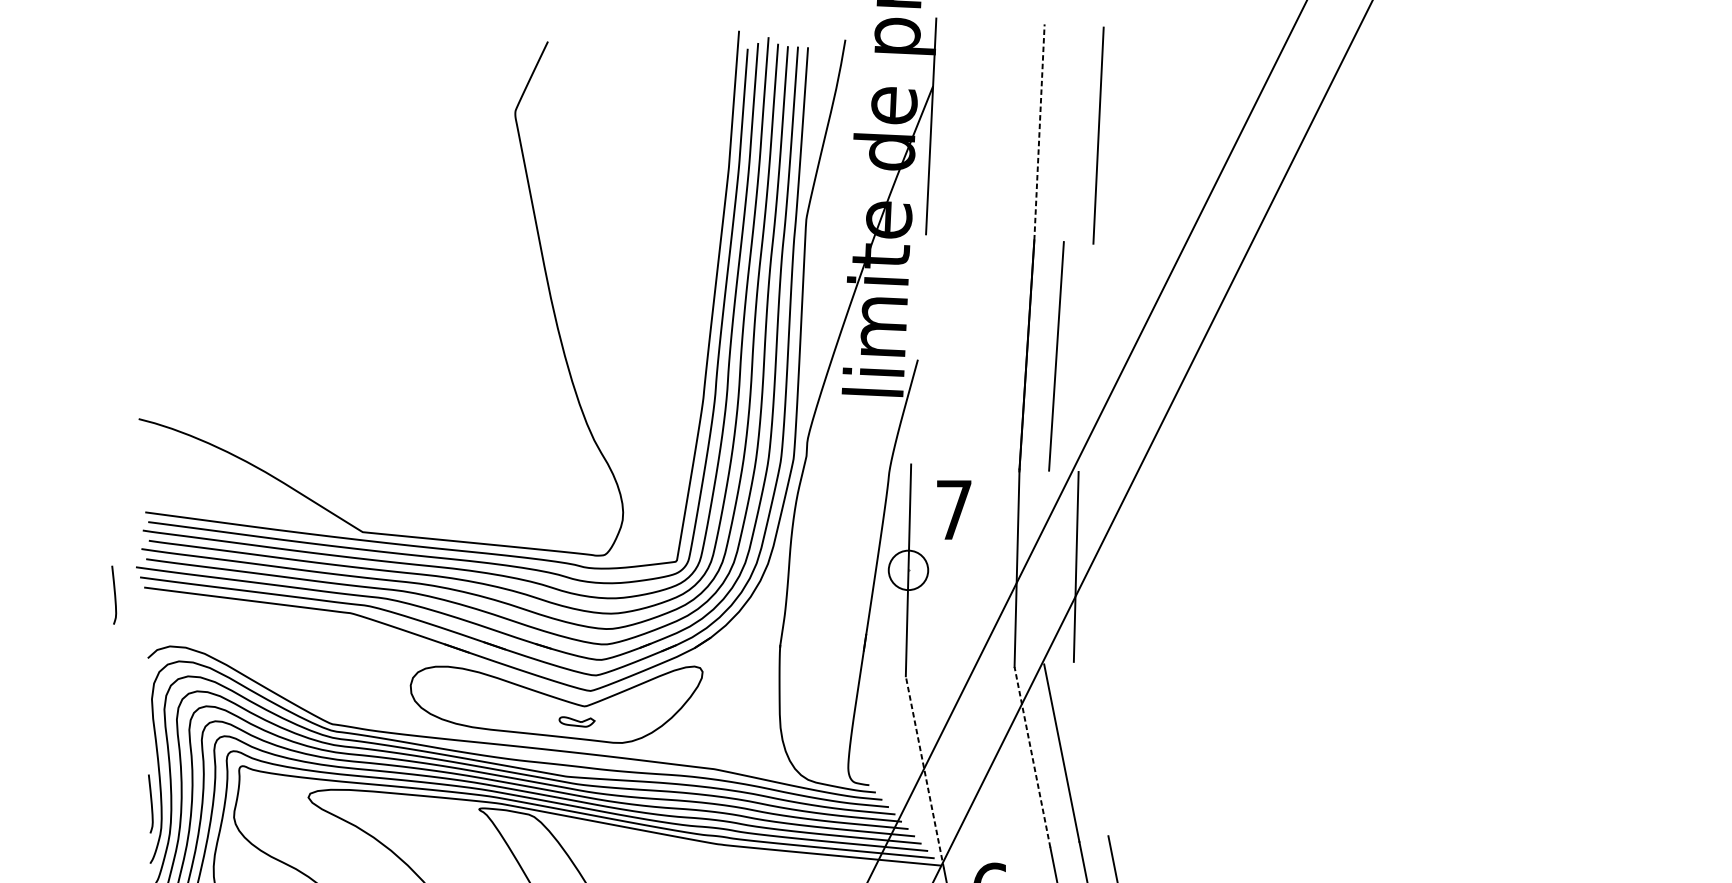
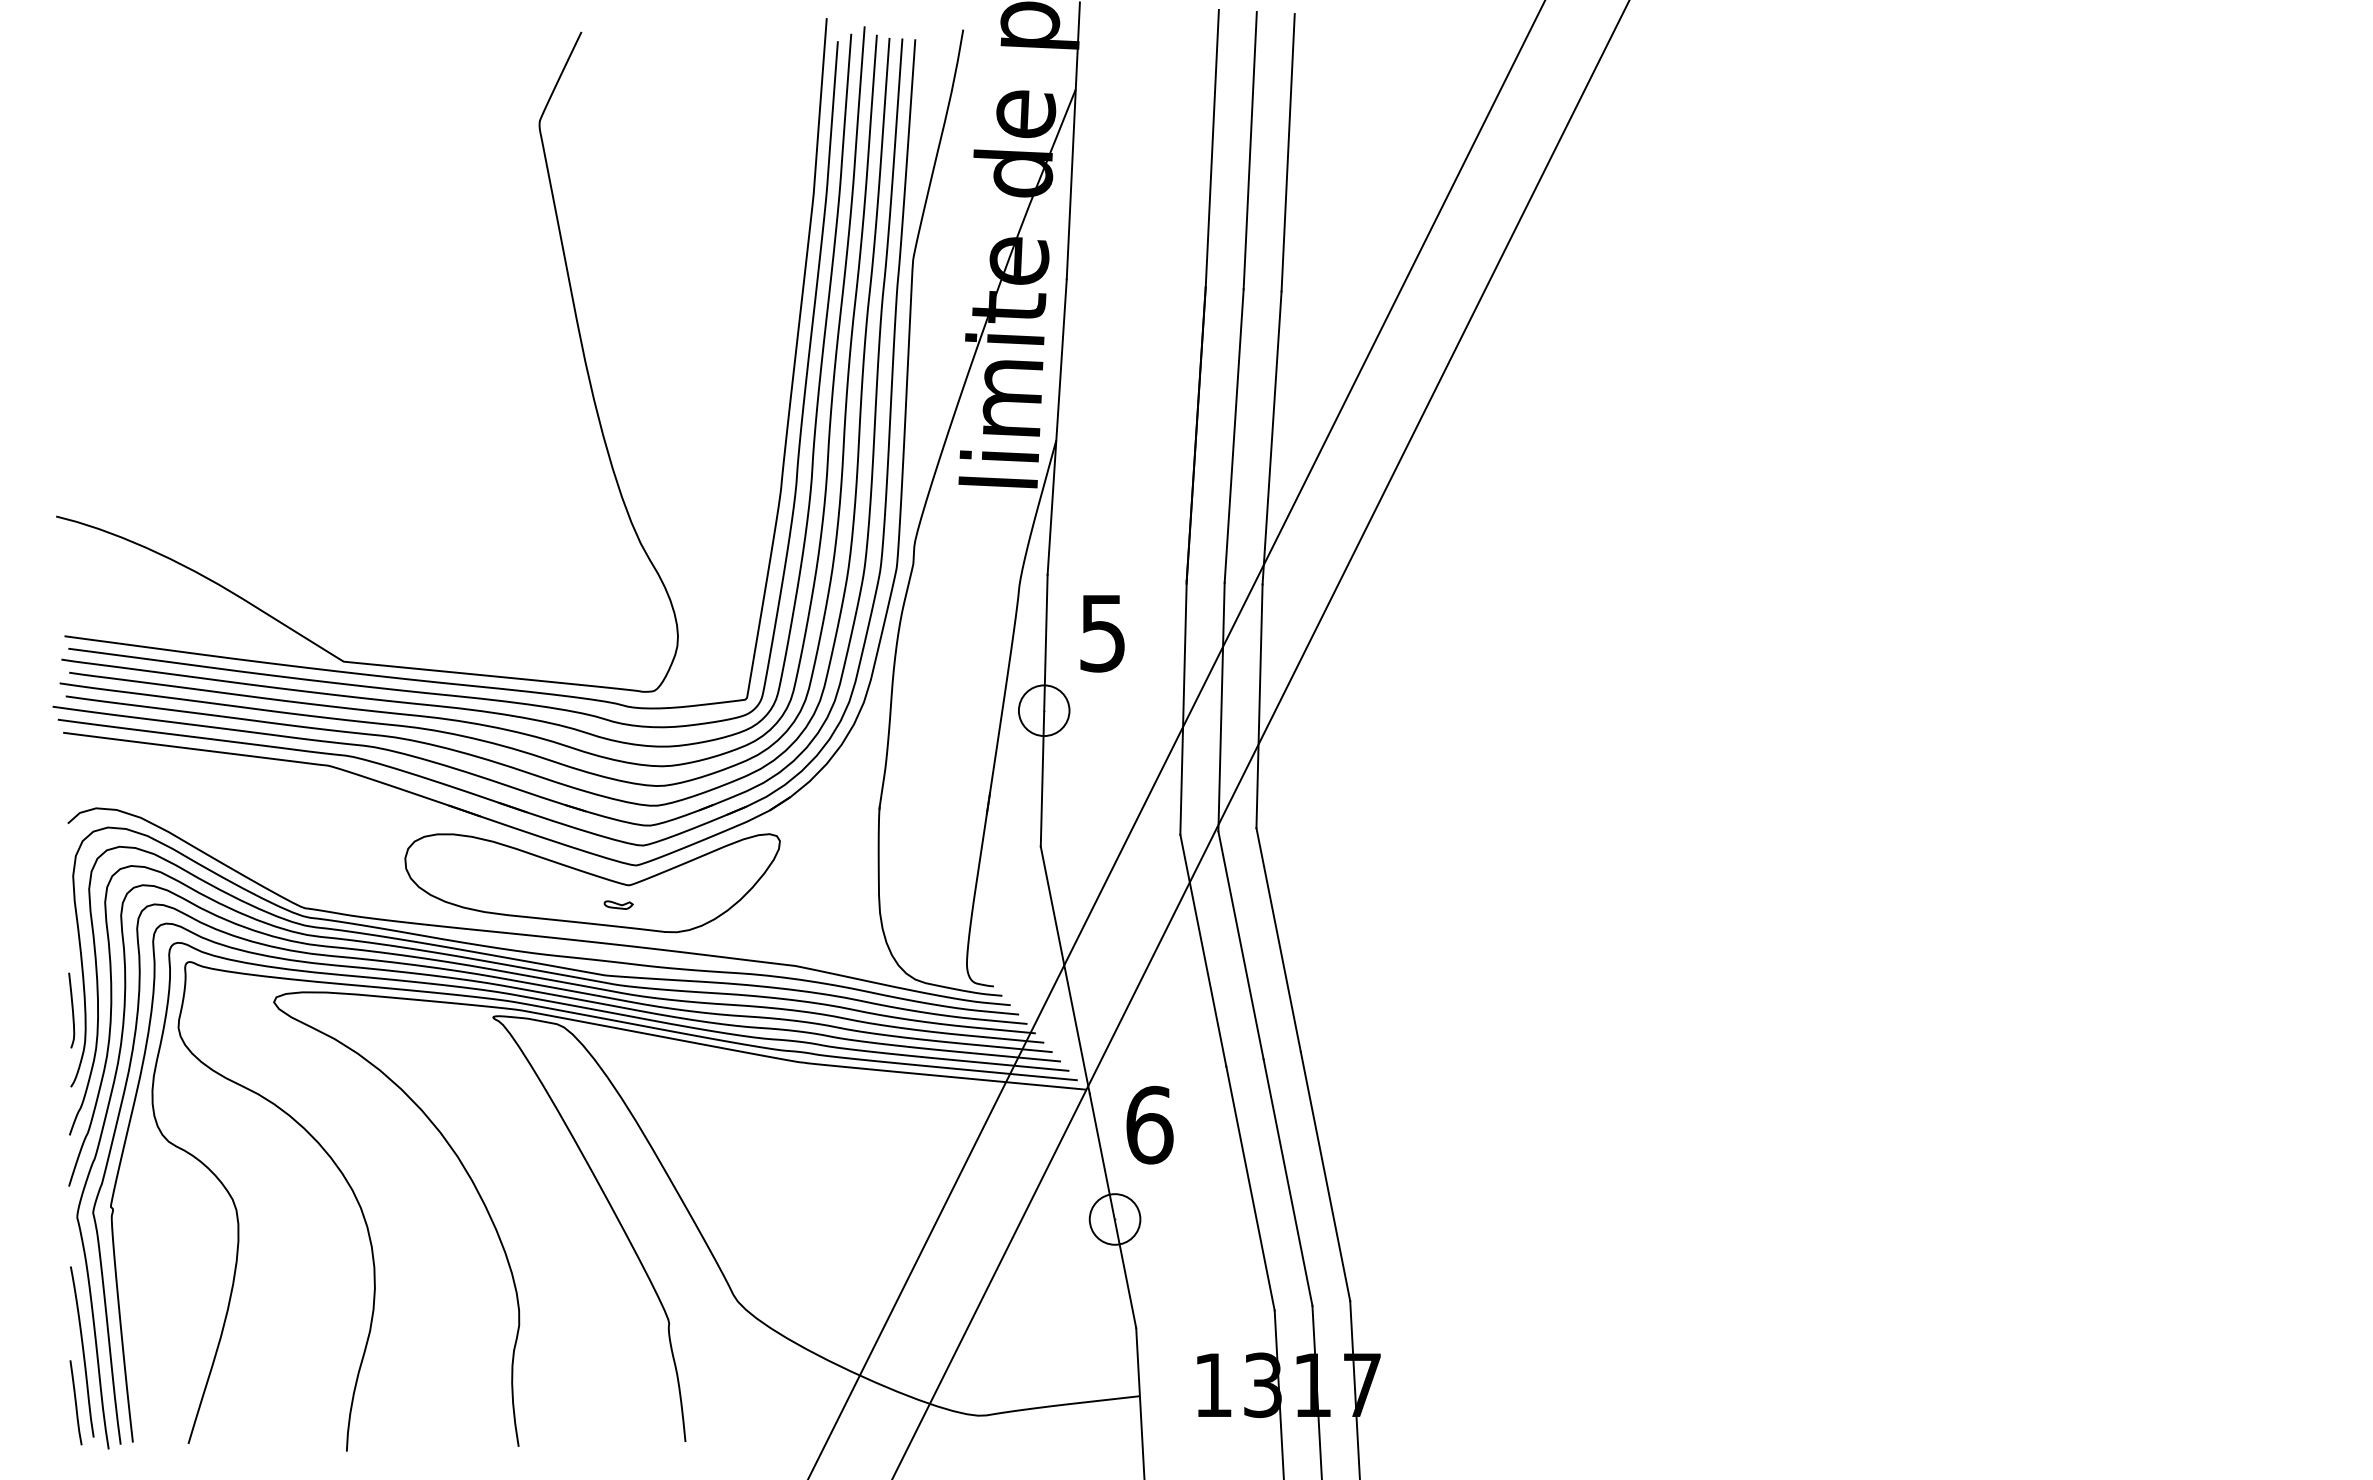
line: (1039, 132) -> (1212, 148), dashed -> solid
line: (1068, 133) -> (1249, 150), added
line: (918, 348) -> (1056, 426), added
line: (1085, 357) -> (1271, 437), added
text: (953, 510) -> (1102, 633), 7 -> 5
line: (1046, 567) -> (1221, 706), added
curve: (114, 594) -> (24, 741), removed
part: (576, 721) -> (618, 904), size x0.62
line: (1091, 748) -> (1278, 939), added
line: (1032, 757) -> (1203, 950), dashed -> solid
line: (925, 772) -> (1065, 970), dashed -> solid

